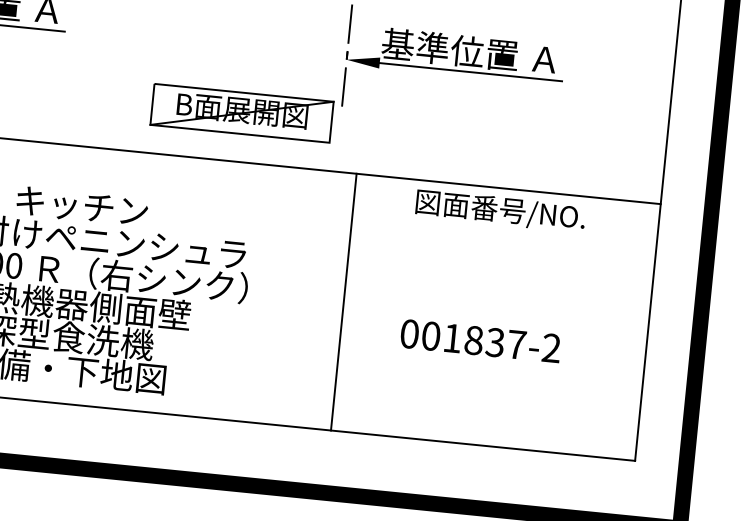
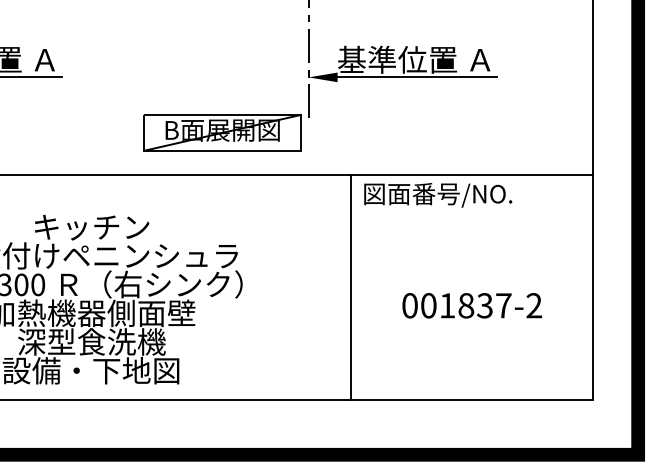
text: (500, 211) -> (438, 195), moved
line: (344, 301) -> (351, 287), moved
text: (479, 340) -> (471, 305), moved

